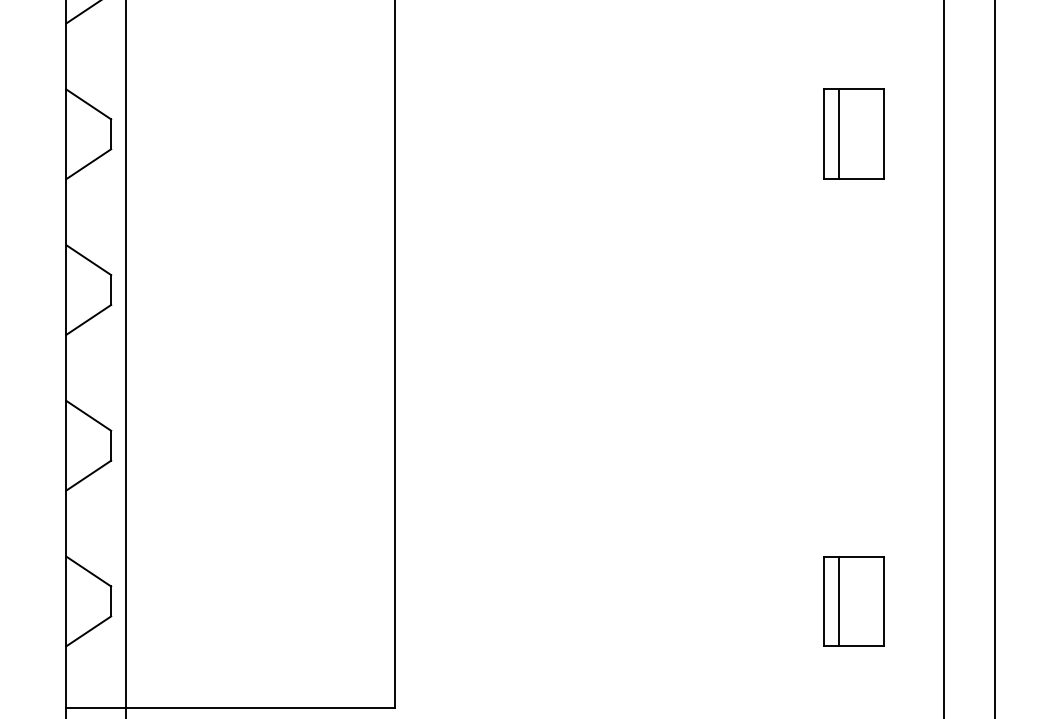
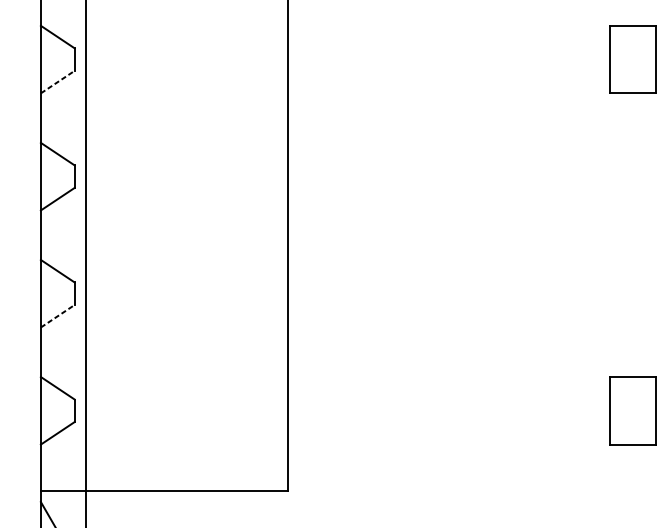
line: (838, 134) -> (621, 59), removed
line: (88, 164) -> (57, 82), solid -> dashed
line: (88, 475) -> (57, 316), solid -> dashed
line: (838, 601) -> (621, 410), removed

